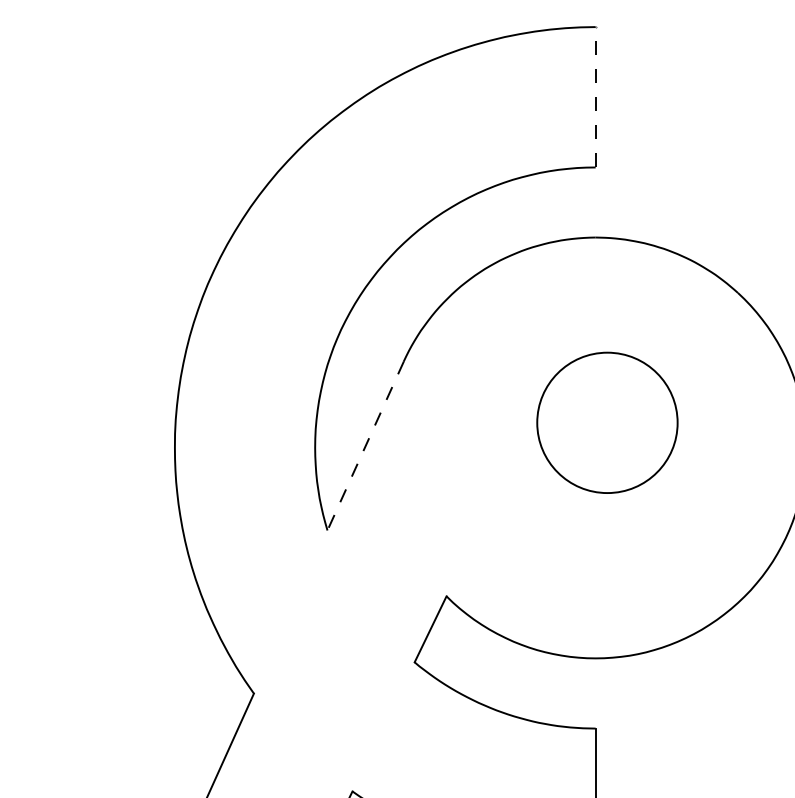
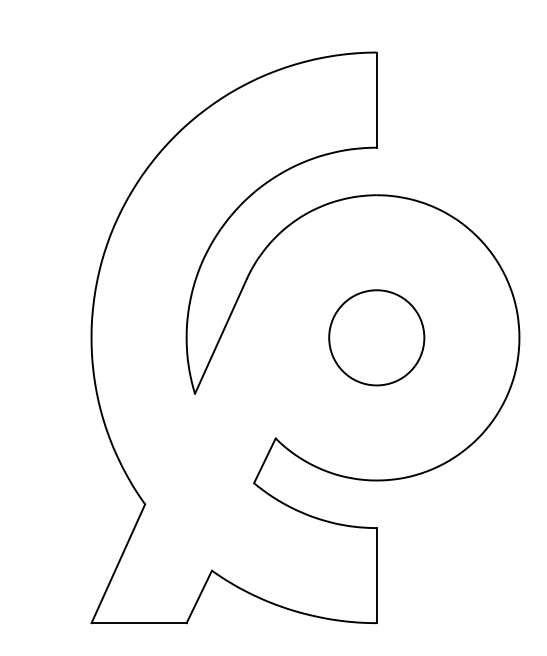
line: (595, 97) -> (376, 100), dashed -> solid
circle: (607, 422) -> (376, 337), moved
line: (365, 445) -> (220, 336), dashed -> solid

